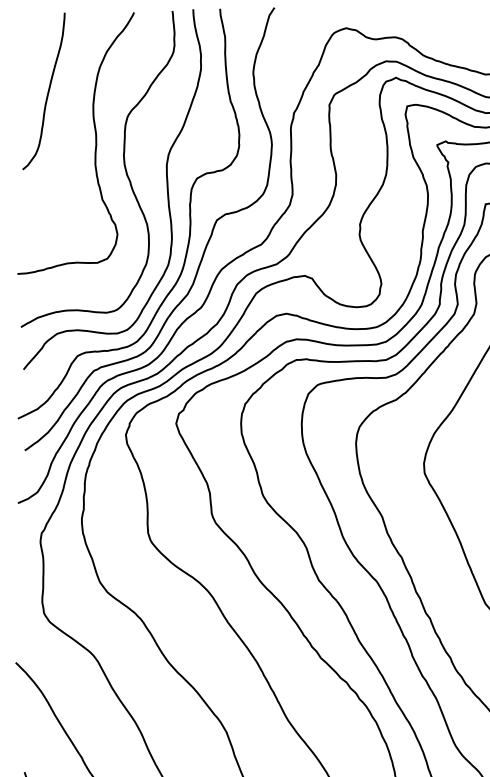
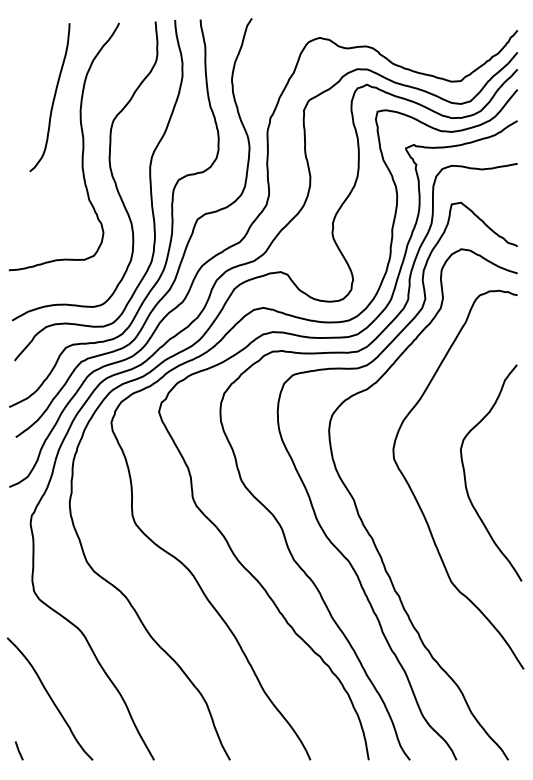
curve: (47, 91) -> (53, 97), moved

